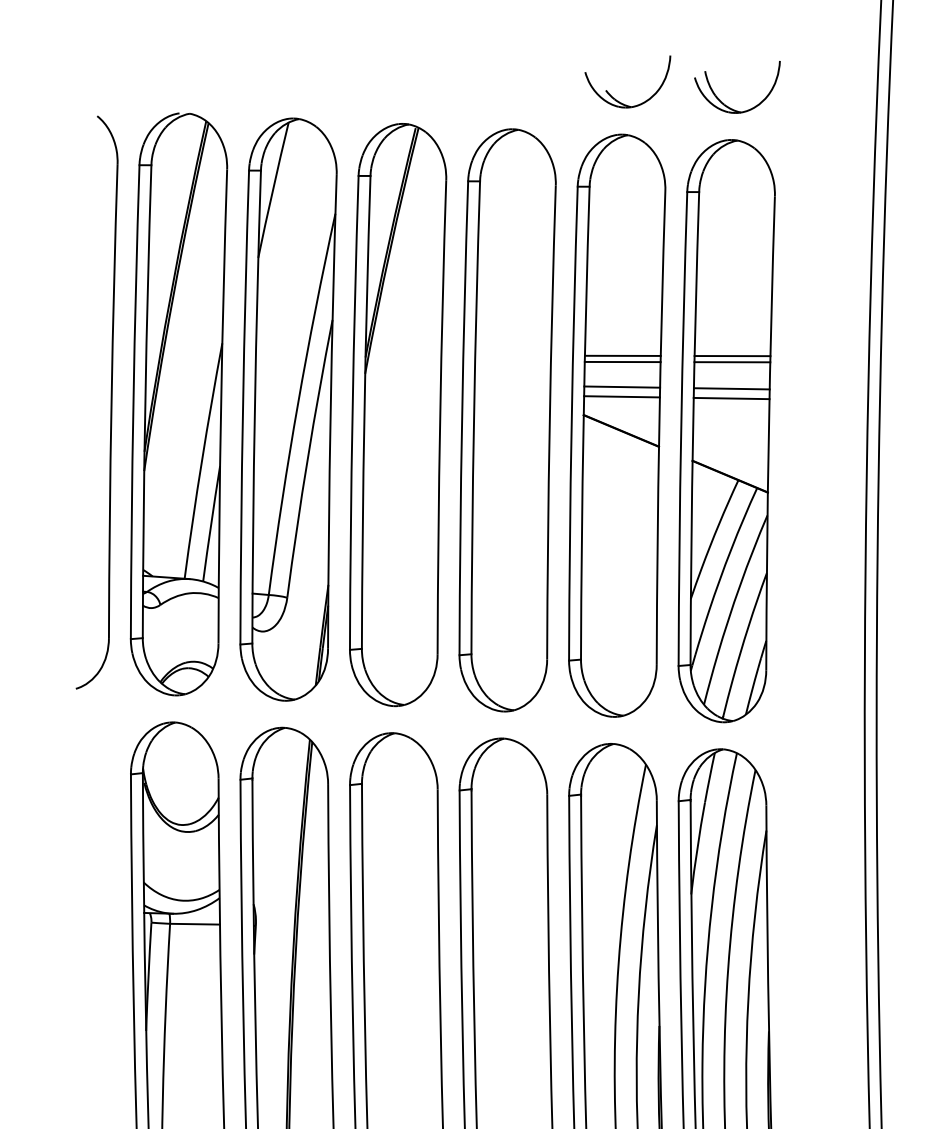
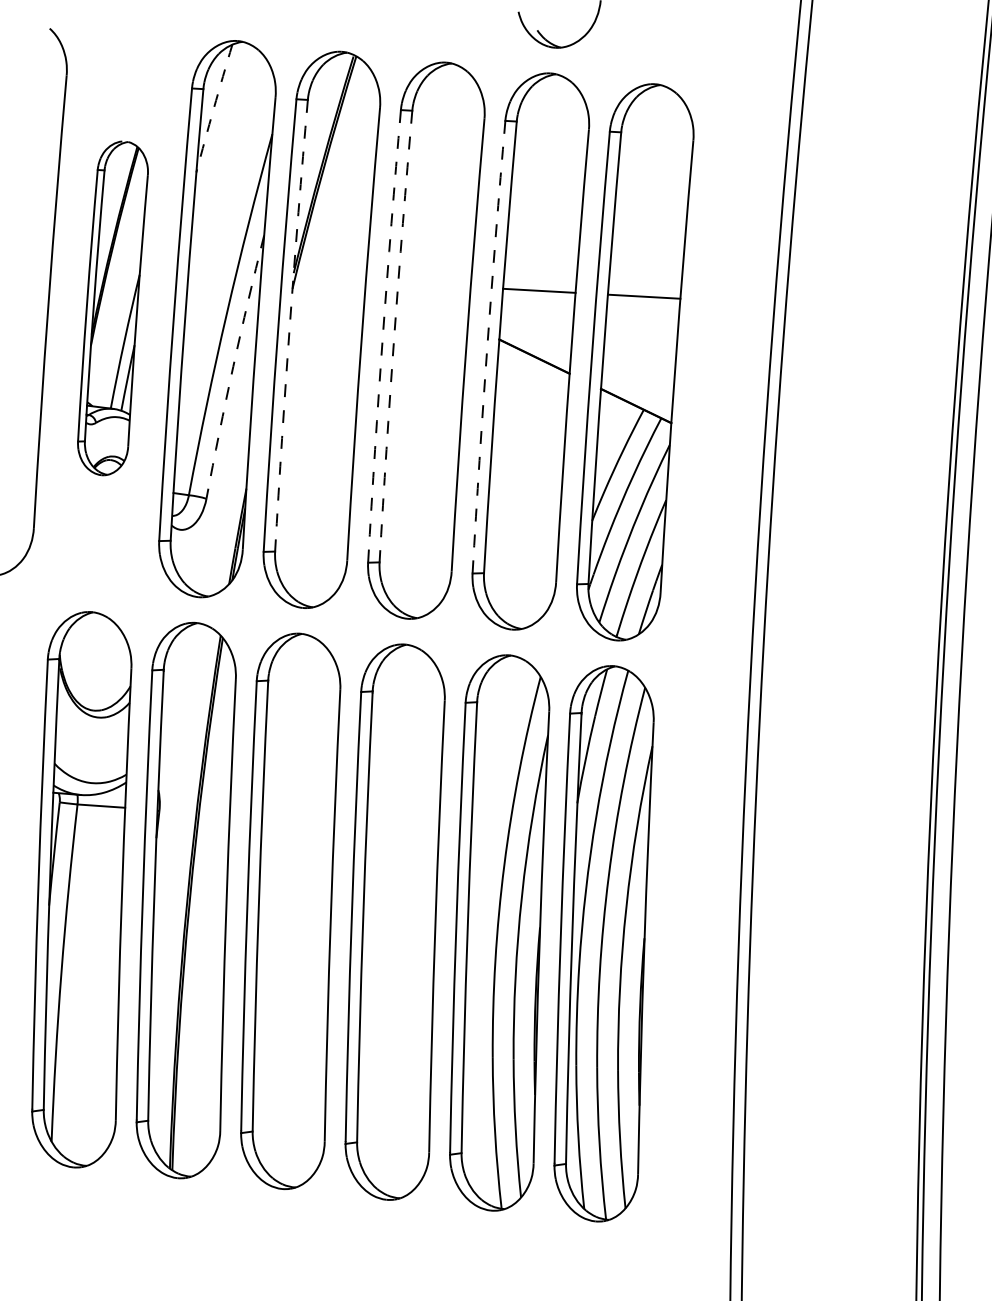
part: (728, 105) -> (653, 51), removed
arc: (272, 190) -> (213, 108), solid -> dashed
line: (622, 355) -> (539, 284), removed
line: (732, 355) -> (644, 290), removed
line: (622, 386) -> (537, 314), removed
line: (732, 388) -> (642, 321), removed
line: (621, 396) -> (536, 323), removed
line: (731, 397) -> (641, 330), removed
part: (178, 404) -> (112, 308), size x0.6
arc: (364, 412) -> (289, 325), solid -> dashed
arc: (474, 417) -> (394, 336), solid -> dashed
arc: (461, 418) -> (382, 336), solid -> dashed
arc: (571, 424) -> (487, 347), solid -> dashed
arc: (308, 458) -> (233, 366), solid -> dashed

